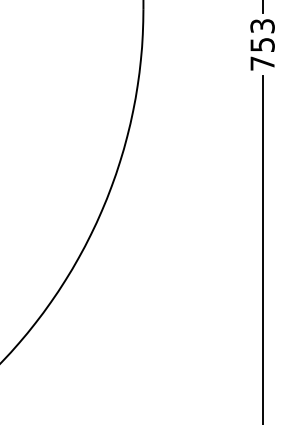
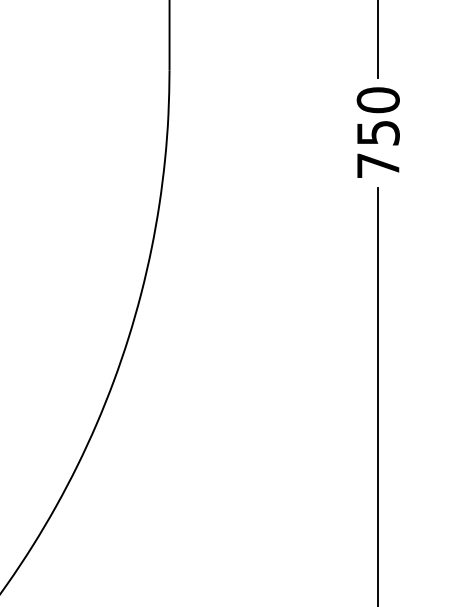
text: (262, 25) -> (378, 99), 753 -> 750

